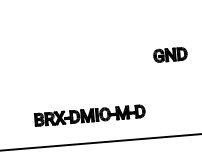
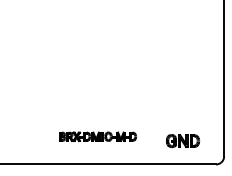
part: (169, 55) -> (182, 141), moved
part: (89, 115) -> (97, 136), size x0.7

